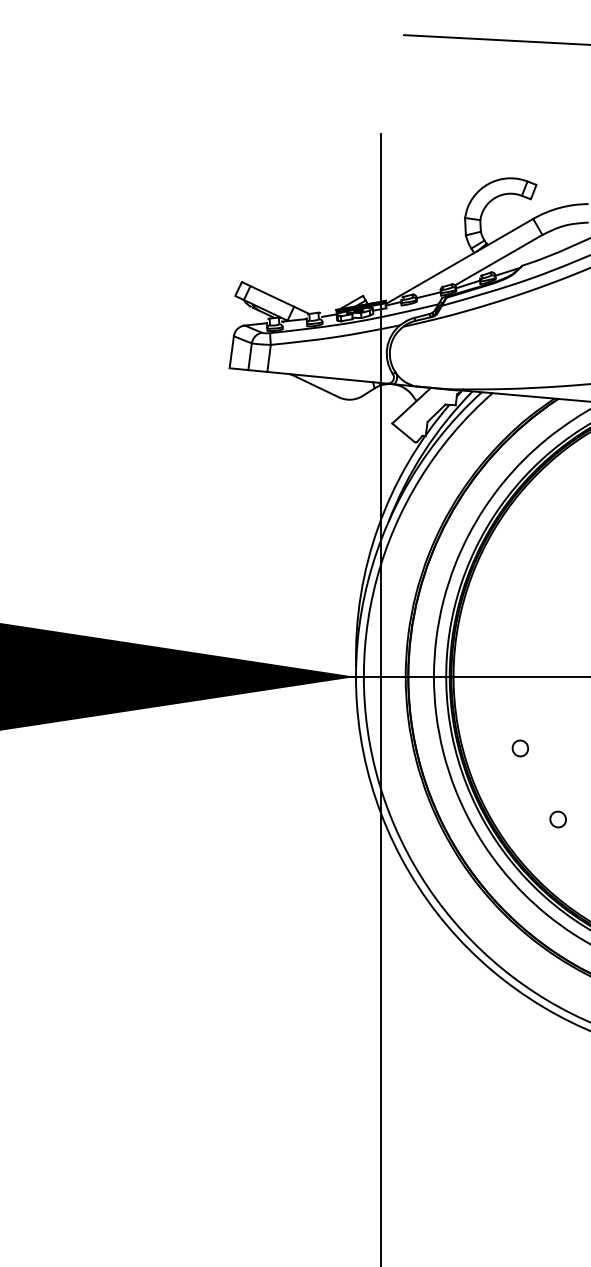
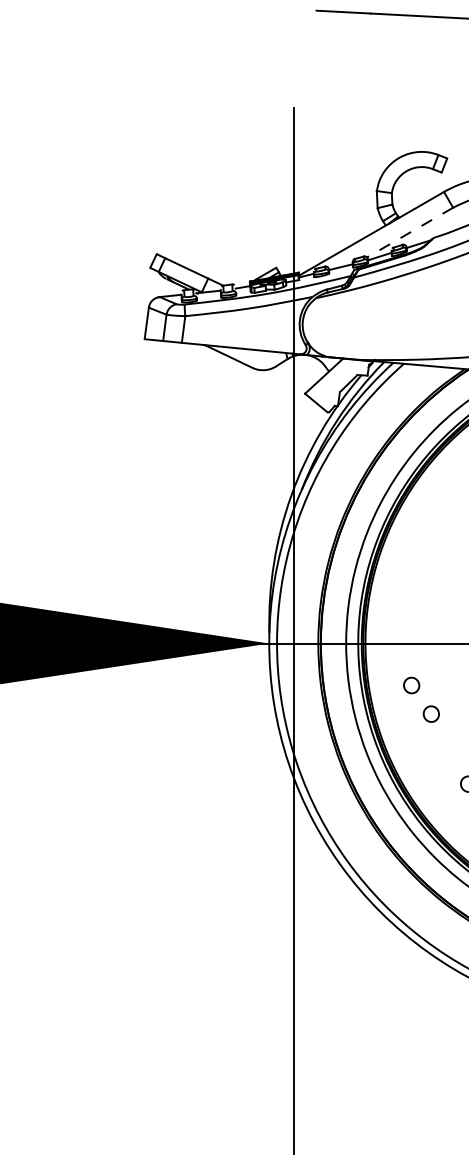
line: (498, 260) -> (409, 232), solid -> dashed
part: (499, 719) -> (410, 685), added

